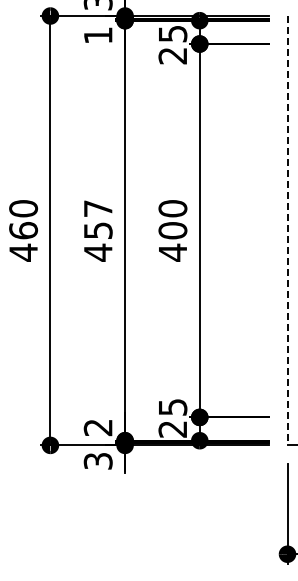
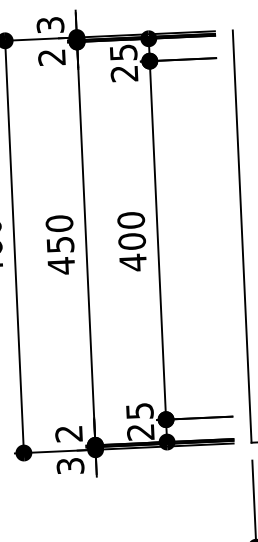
text: (97, 35) -> (51, 57), 1 -> 2
text: (97, 208) -> (58, 223), 457 -> 450
line: (287, 230) -> (242, 236), dashed -> solid

